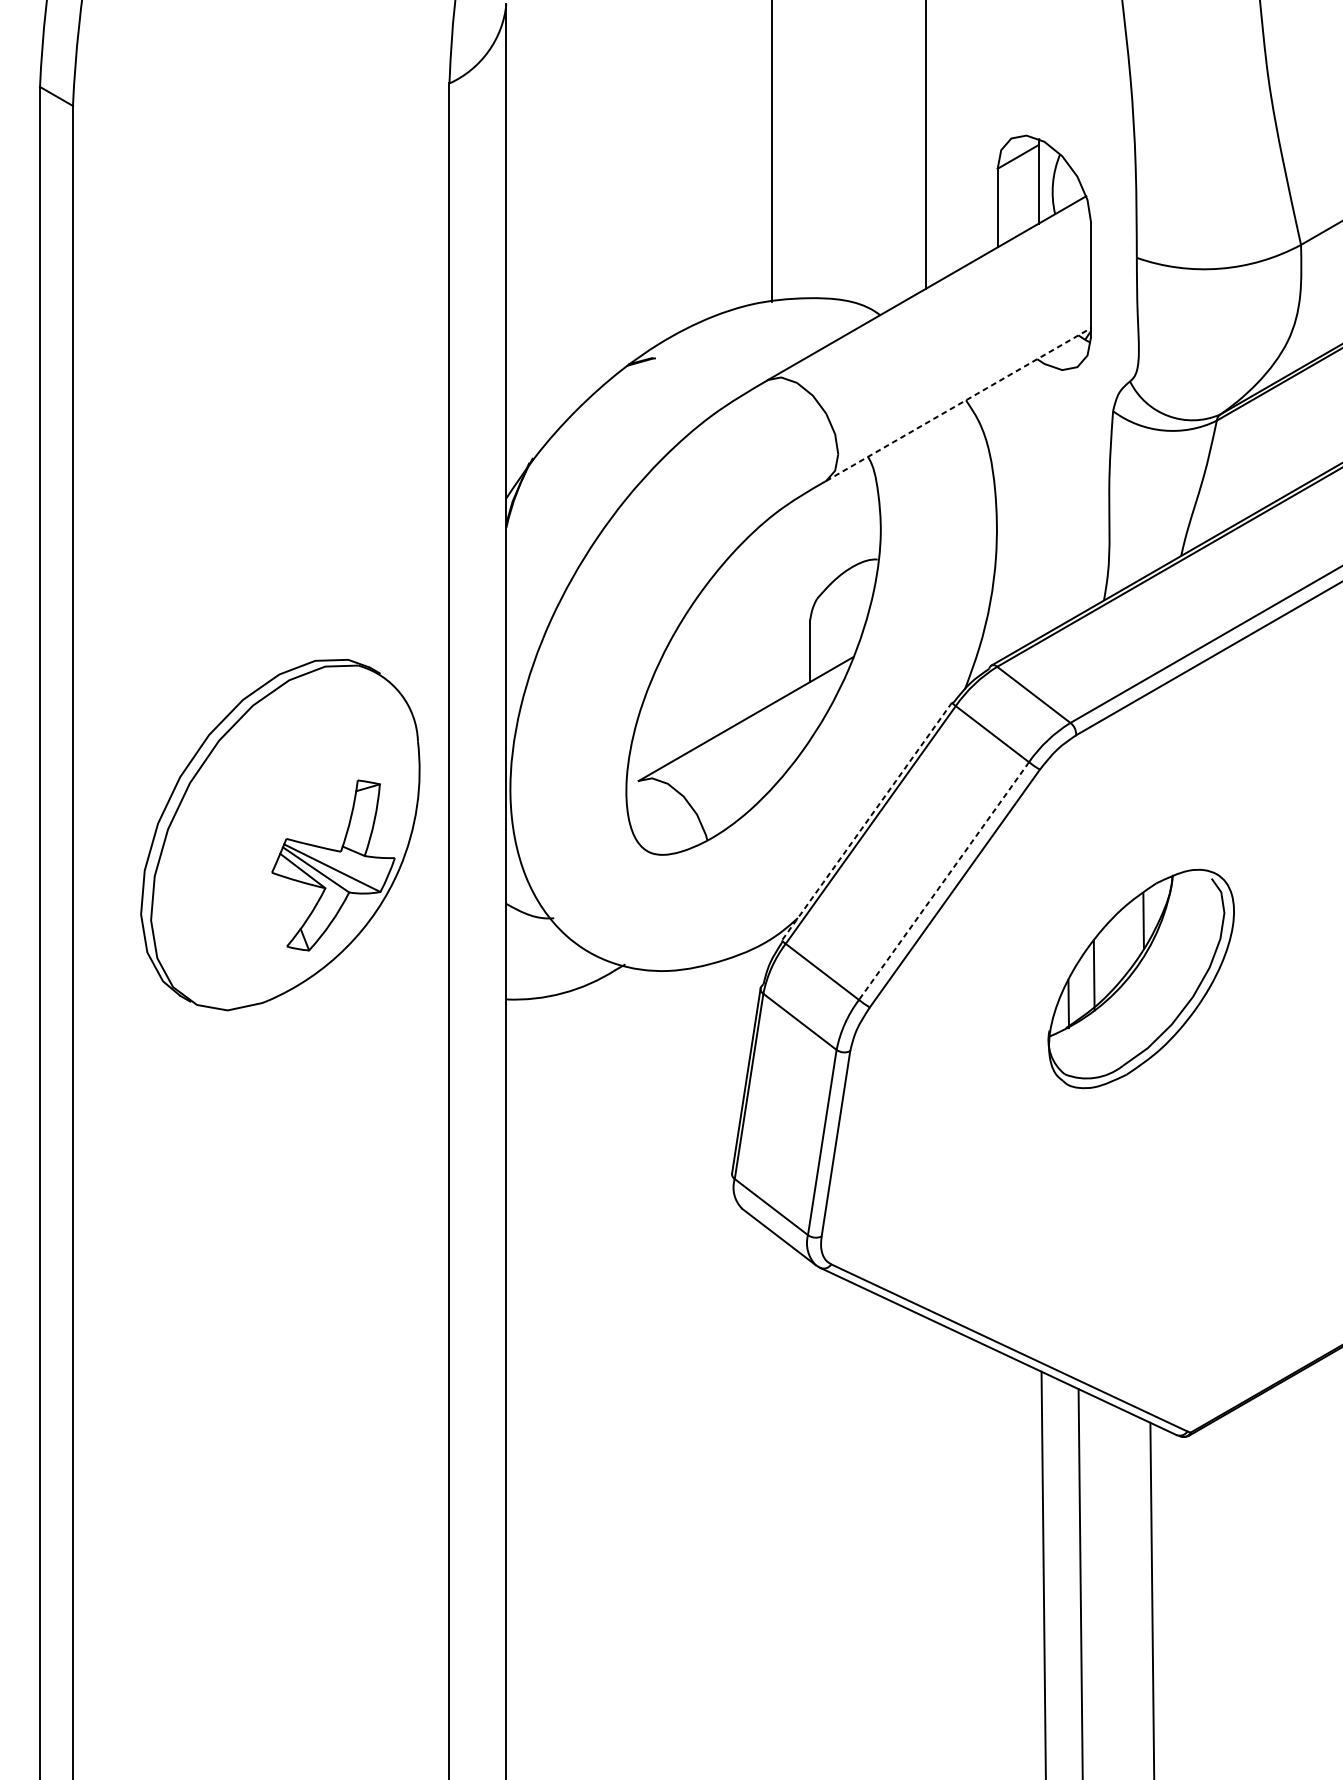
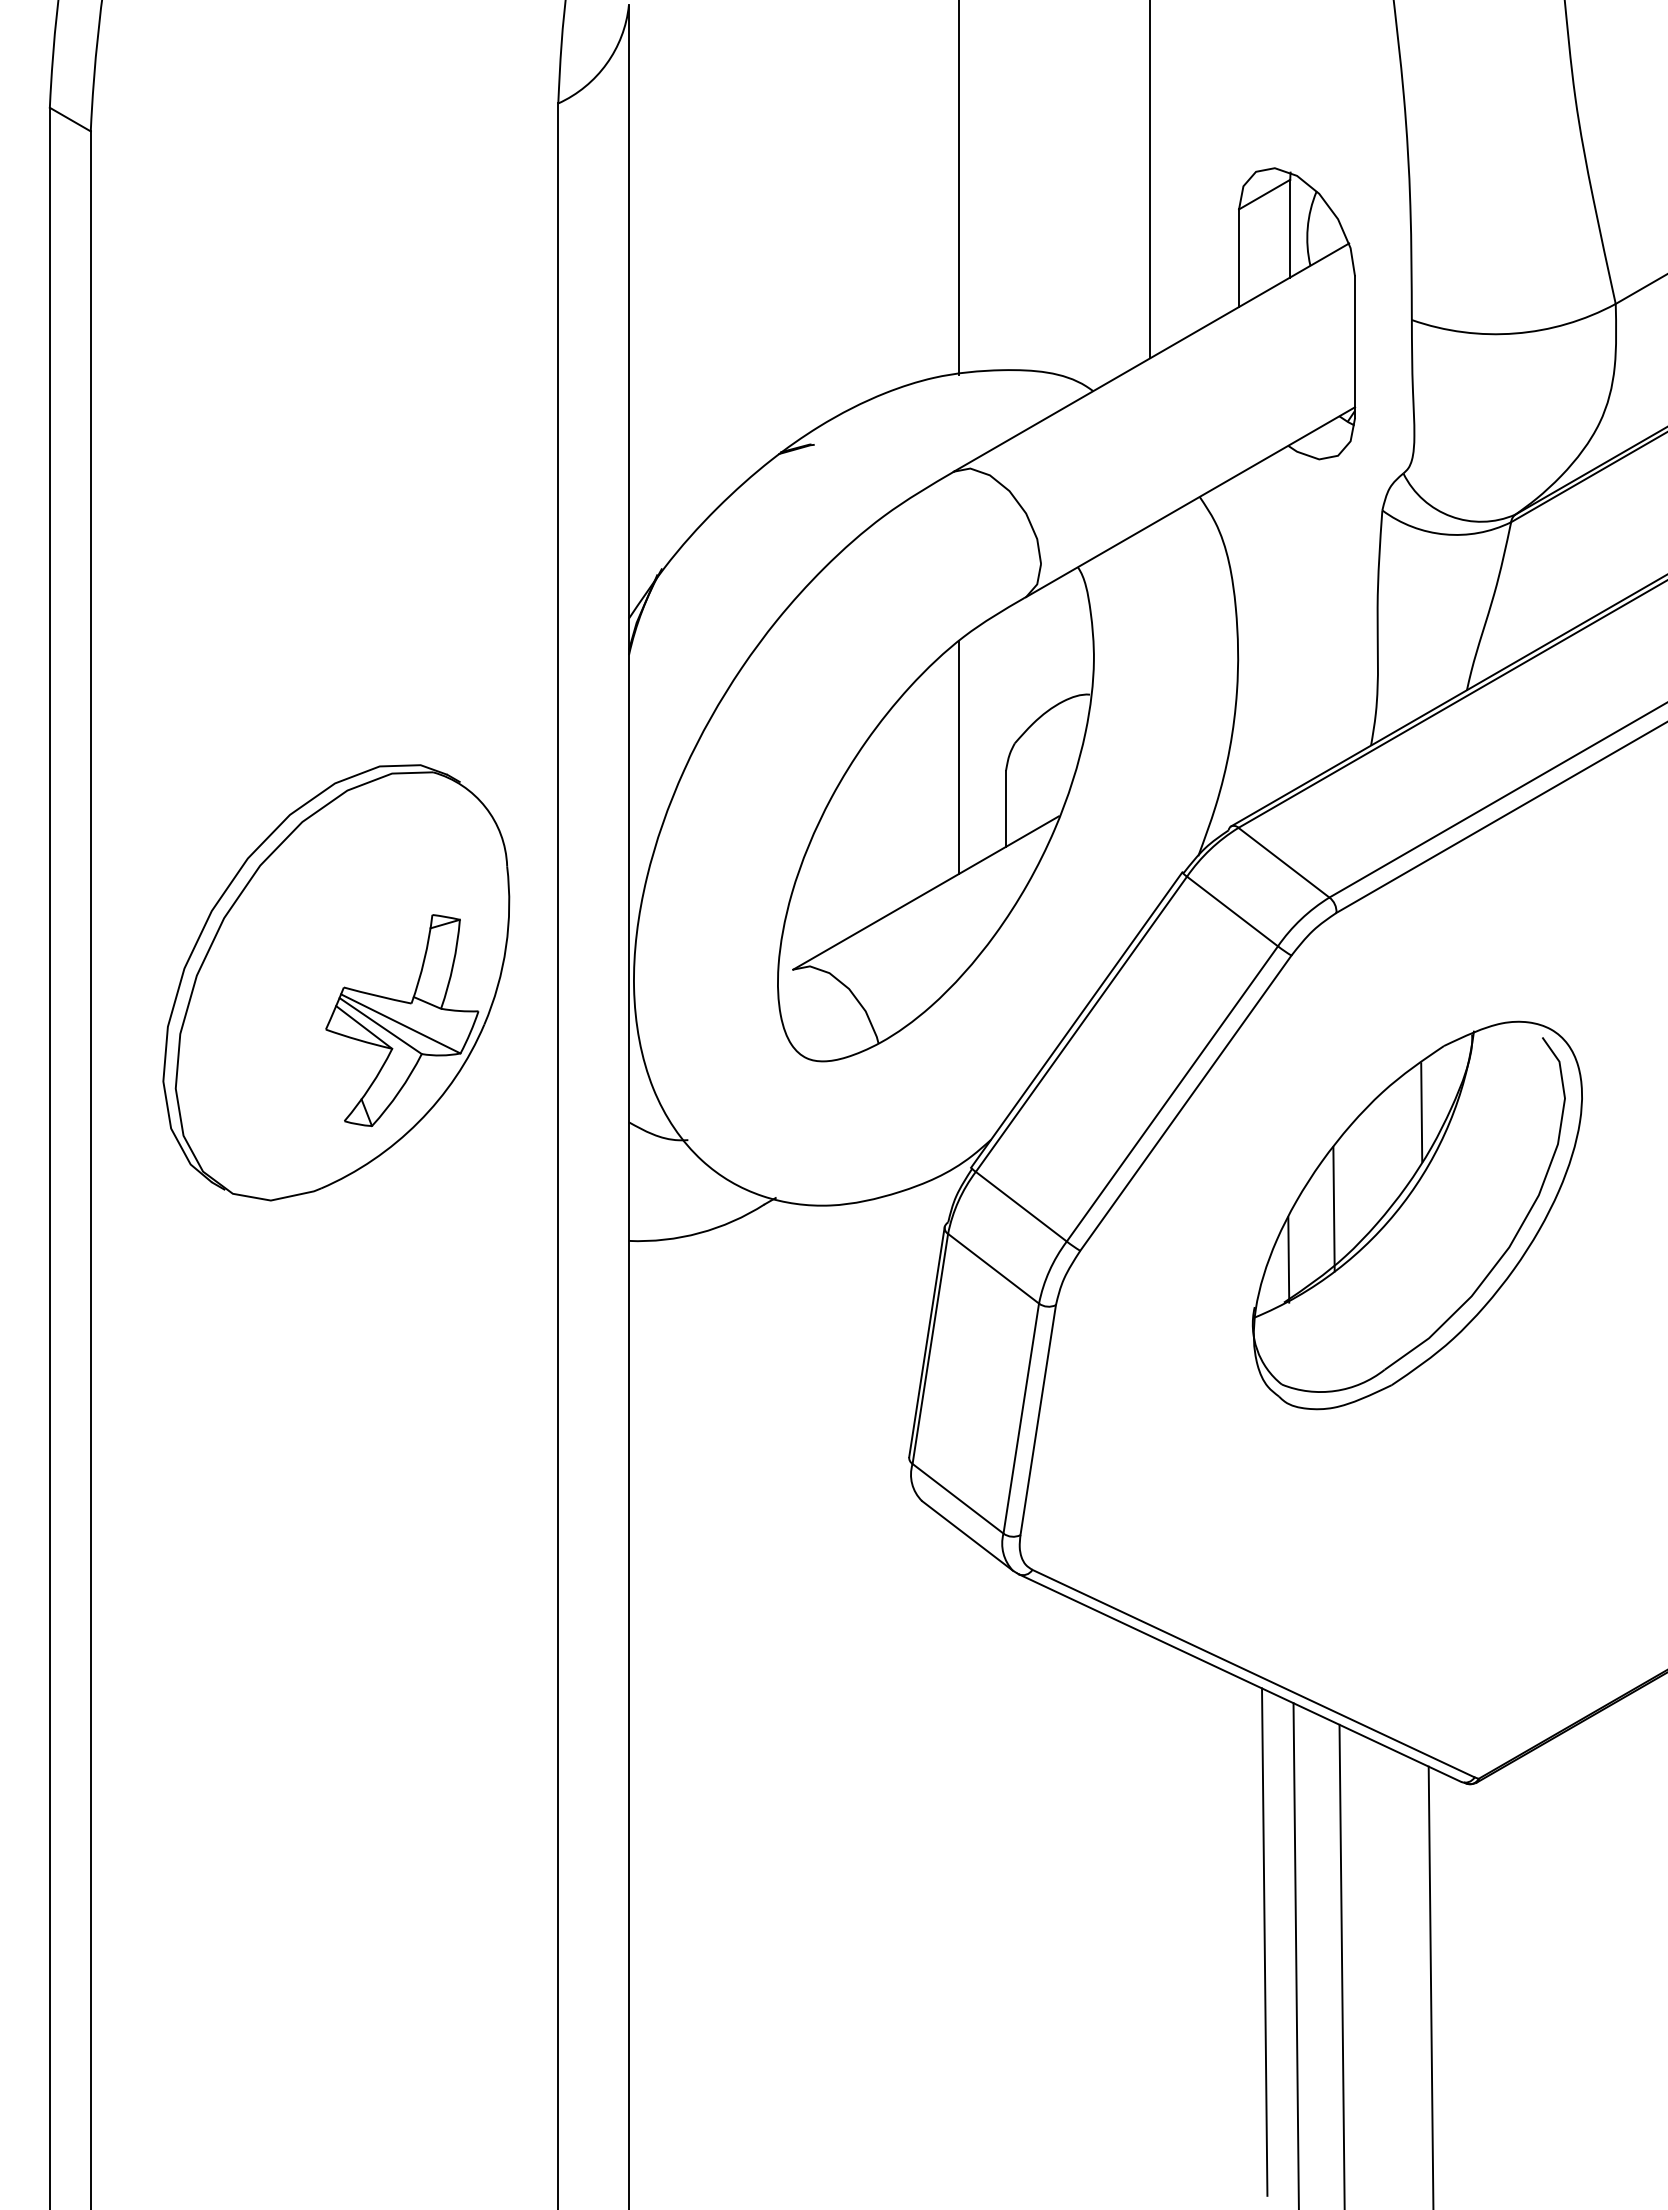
line: (958, 404) -> (1190, 502), dashed -> solid
line: (772, 610) -> (959, 757), added
line: (866, 821) -> (1076, 1020), dashed -> solid
part: (280, 834) -> (336, 982), moved
line: (944, 881) -> (1172, 1094), dashed -> solid
part: (1140, 978) -> (1416, 1215), size x1.43
line: (1018, 1563) -> (1264, 1941), added

